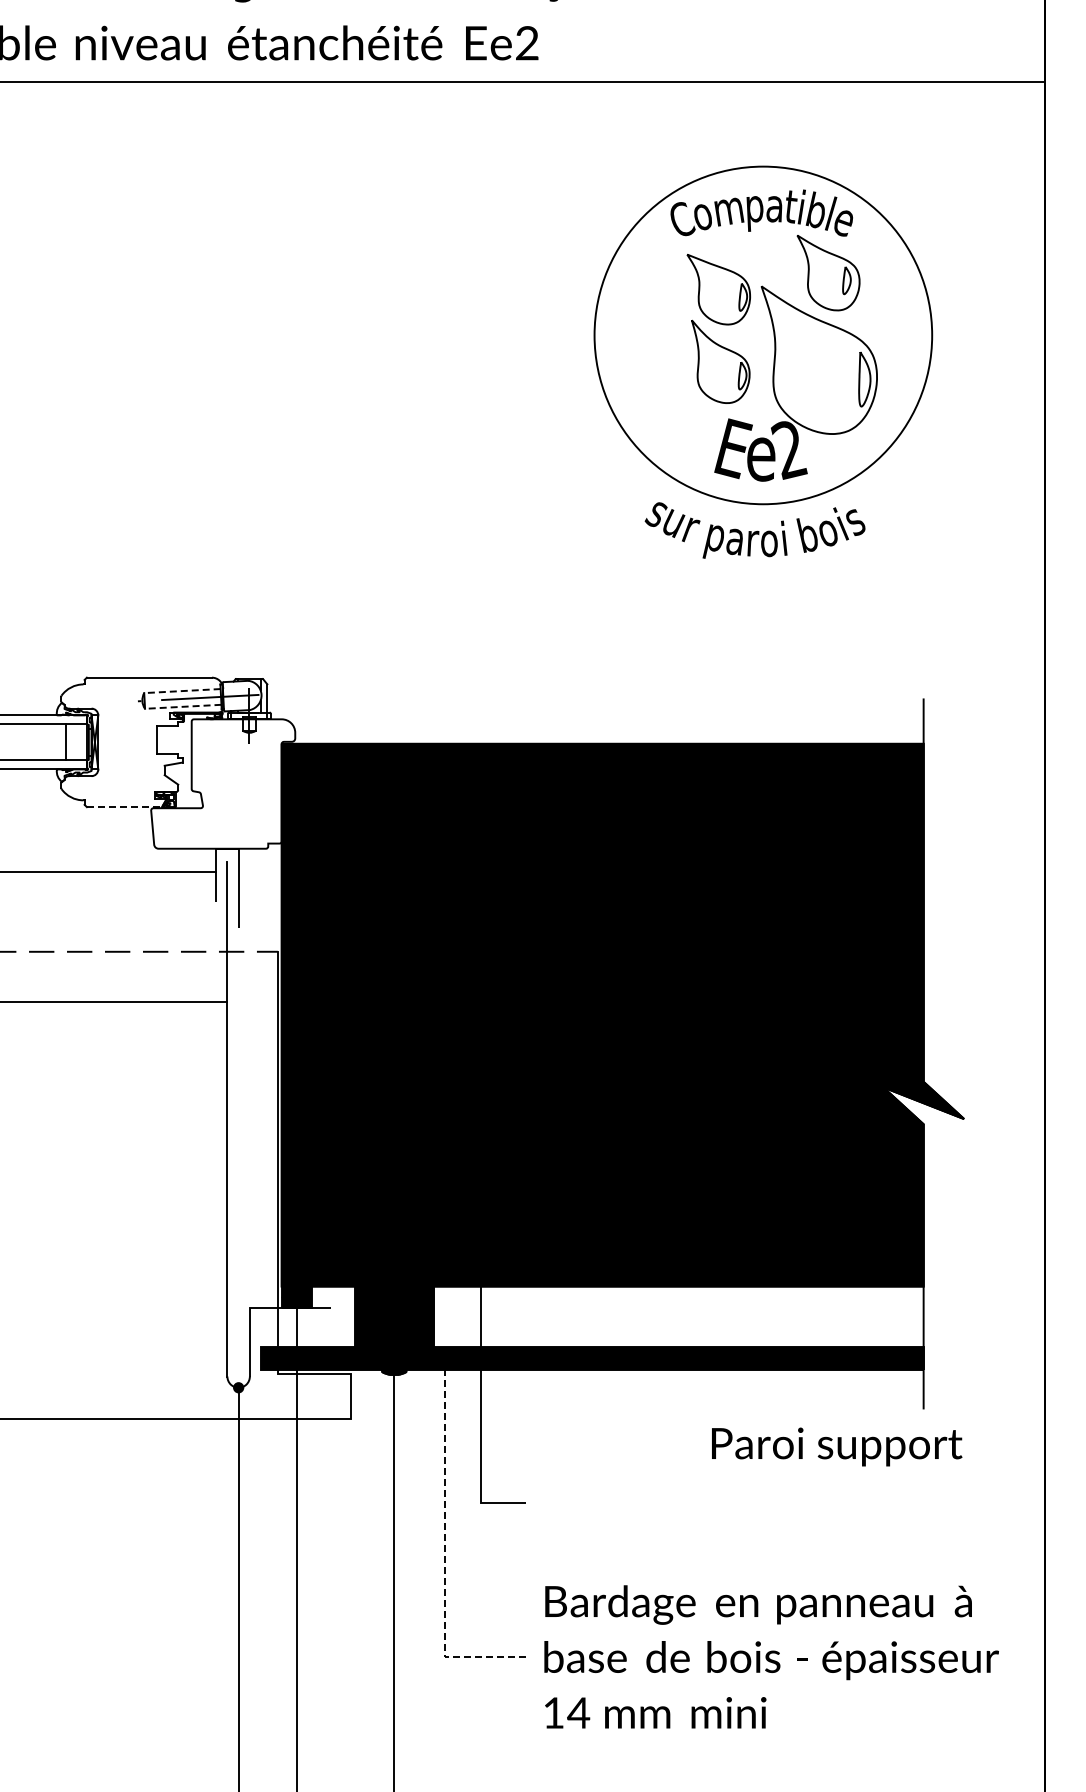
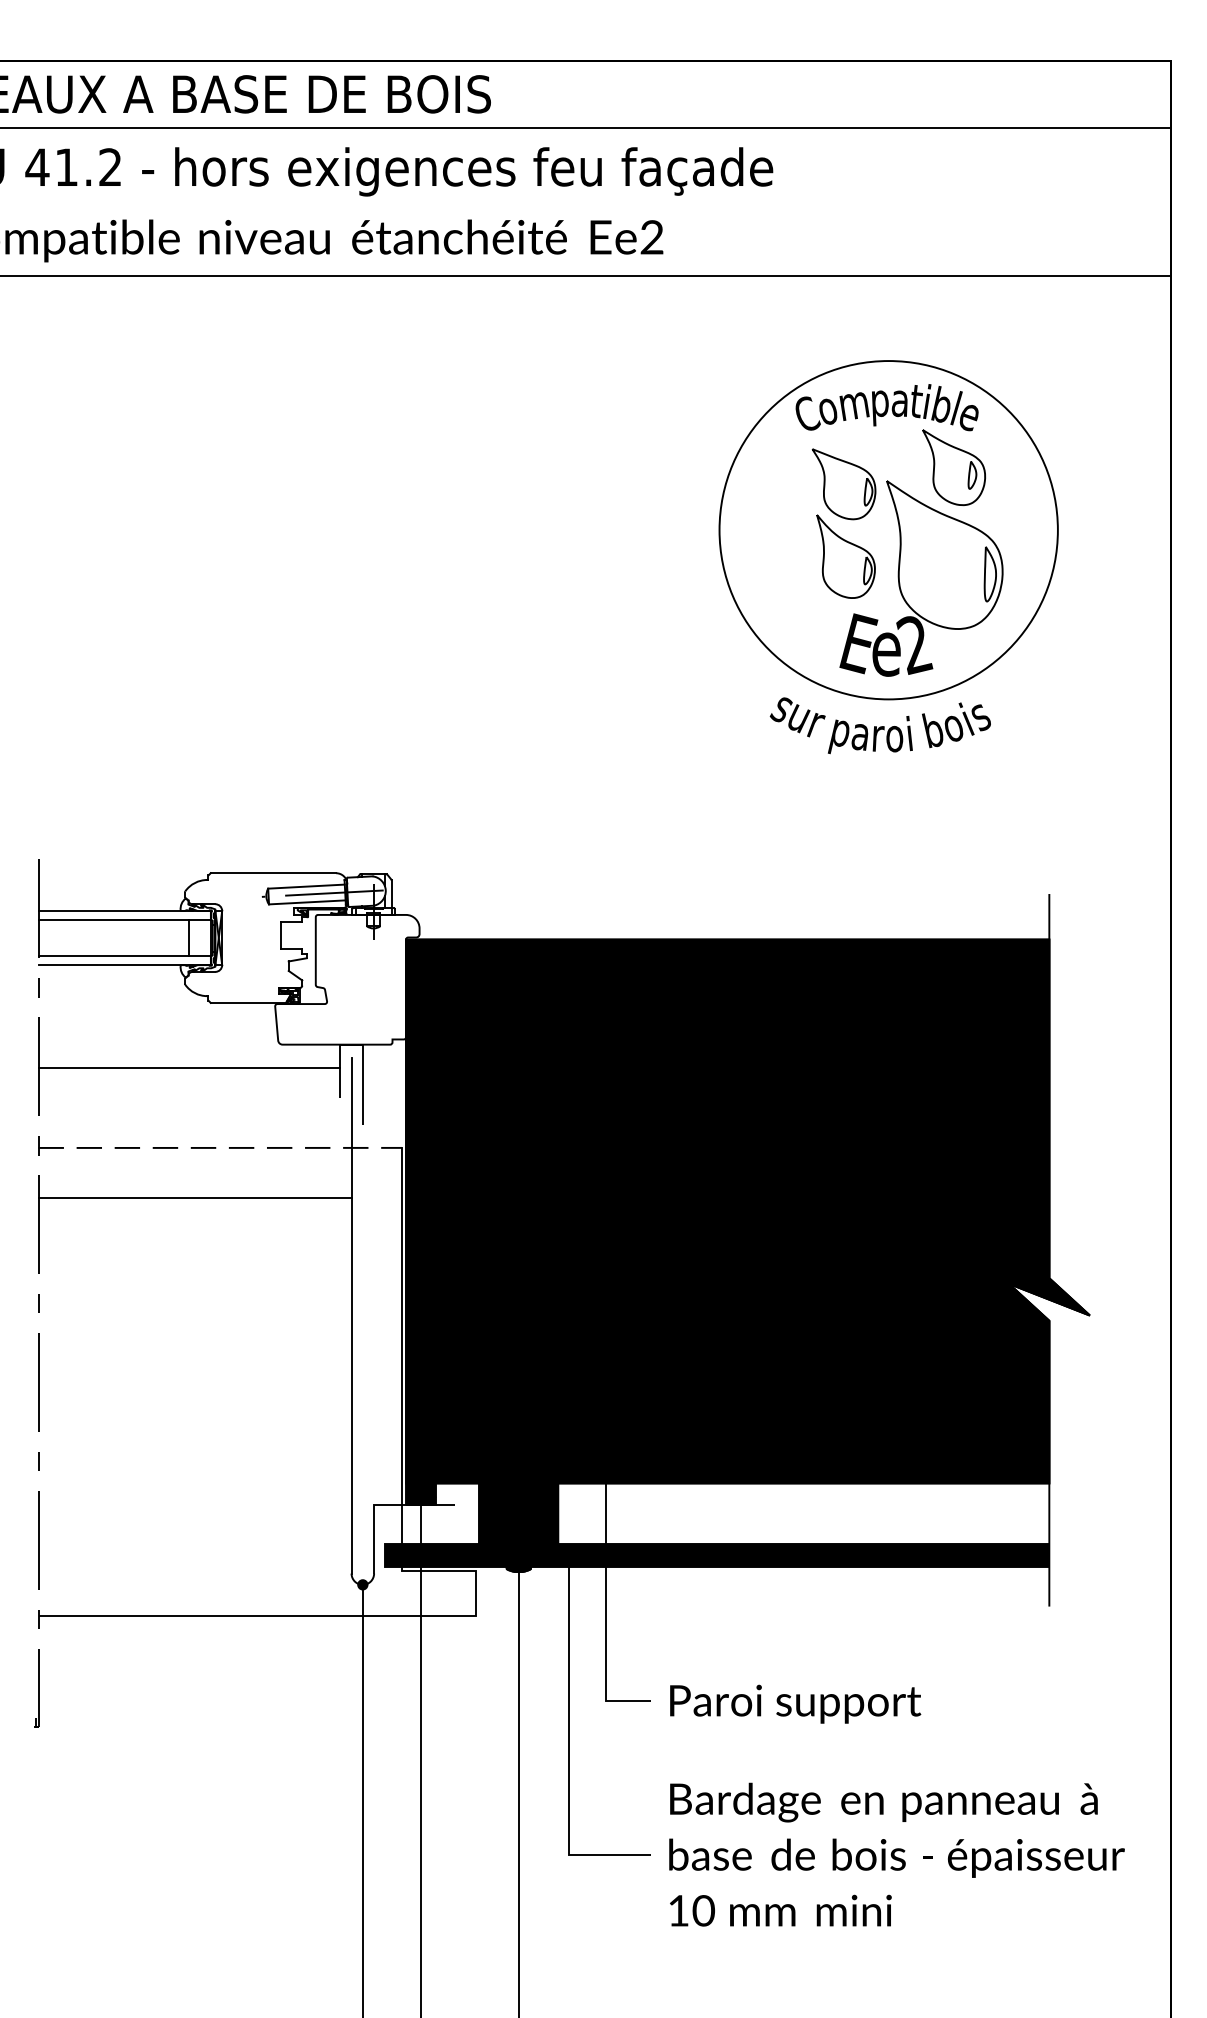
line: (182, 690) -> (306, 886), dashed -> solid
line: (182, 706) -> (306, 902), dashed -> solid
line: (124, 806) -> (248, 1002), dashed -> solid
text: (836, 1446) -> (795, 1703), moved
line: (444, 1549) -> (569, 1746), dashed -> solid
text: (578, 1712) -> (703, 1910), 14 -> 10

